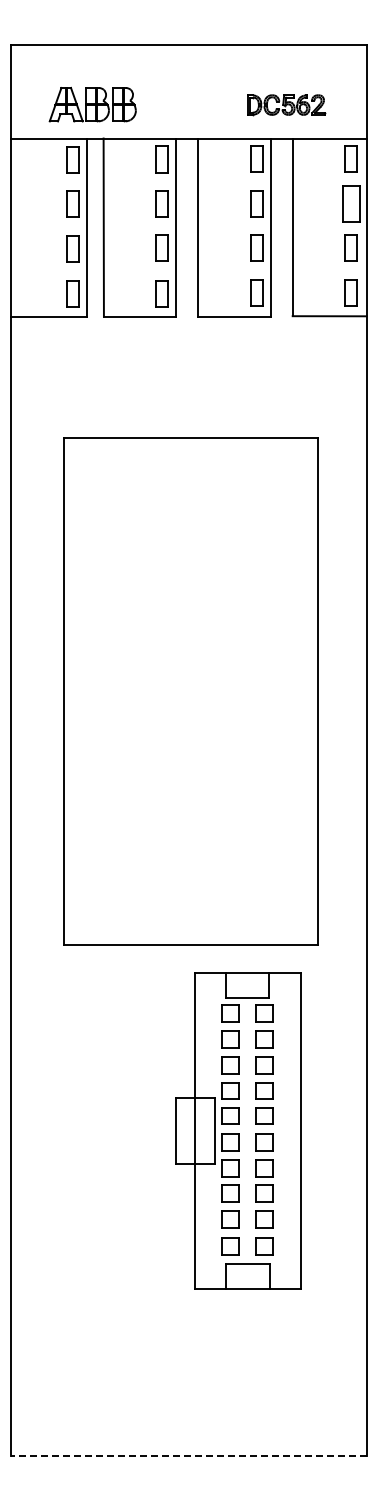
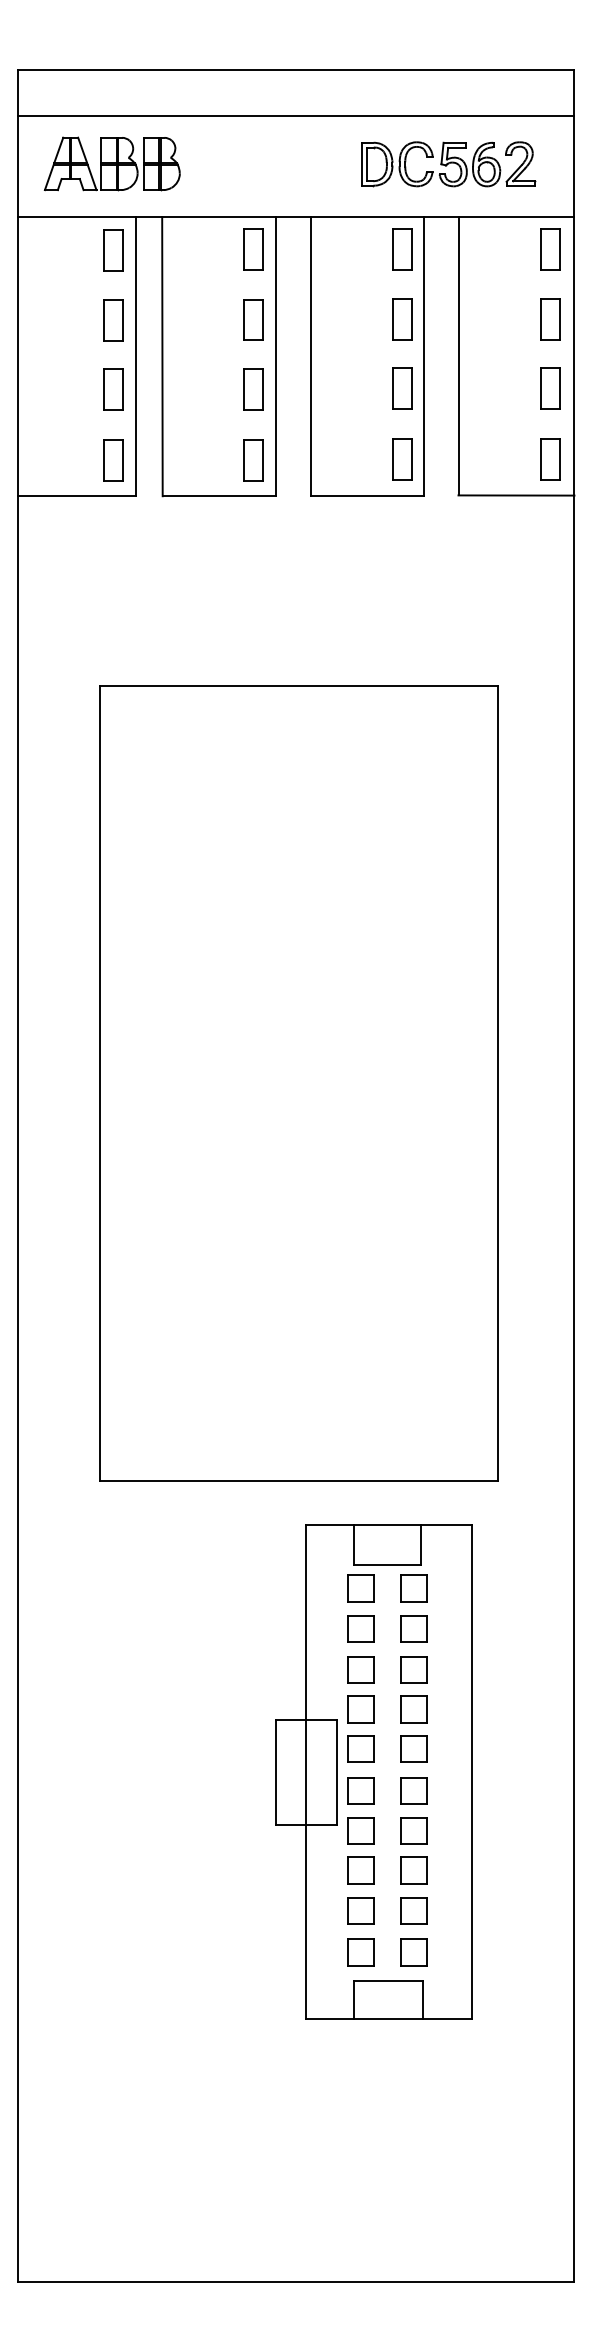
line: (188, 74) -> (295, 116), added
part: (92, 104) -> (111, 163), moved
part: (286, 105) -> (448, 165), size x1.43
part: (350, 203) -> (549, 318), size x0.71
line: (189, 1455) -> (296, 2280), dashed -> solid

